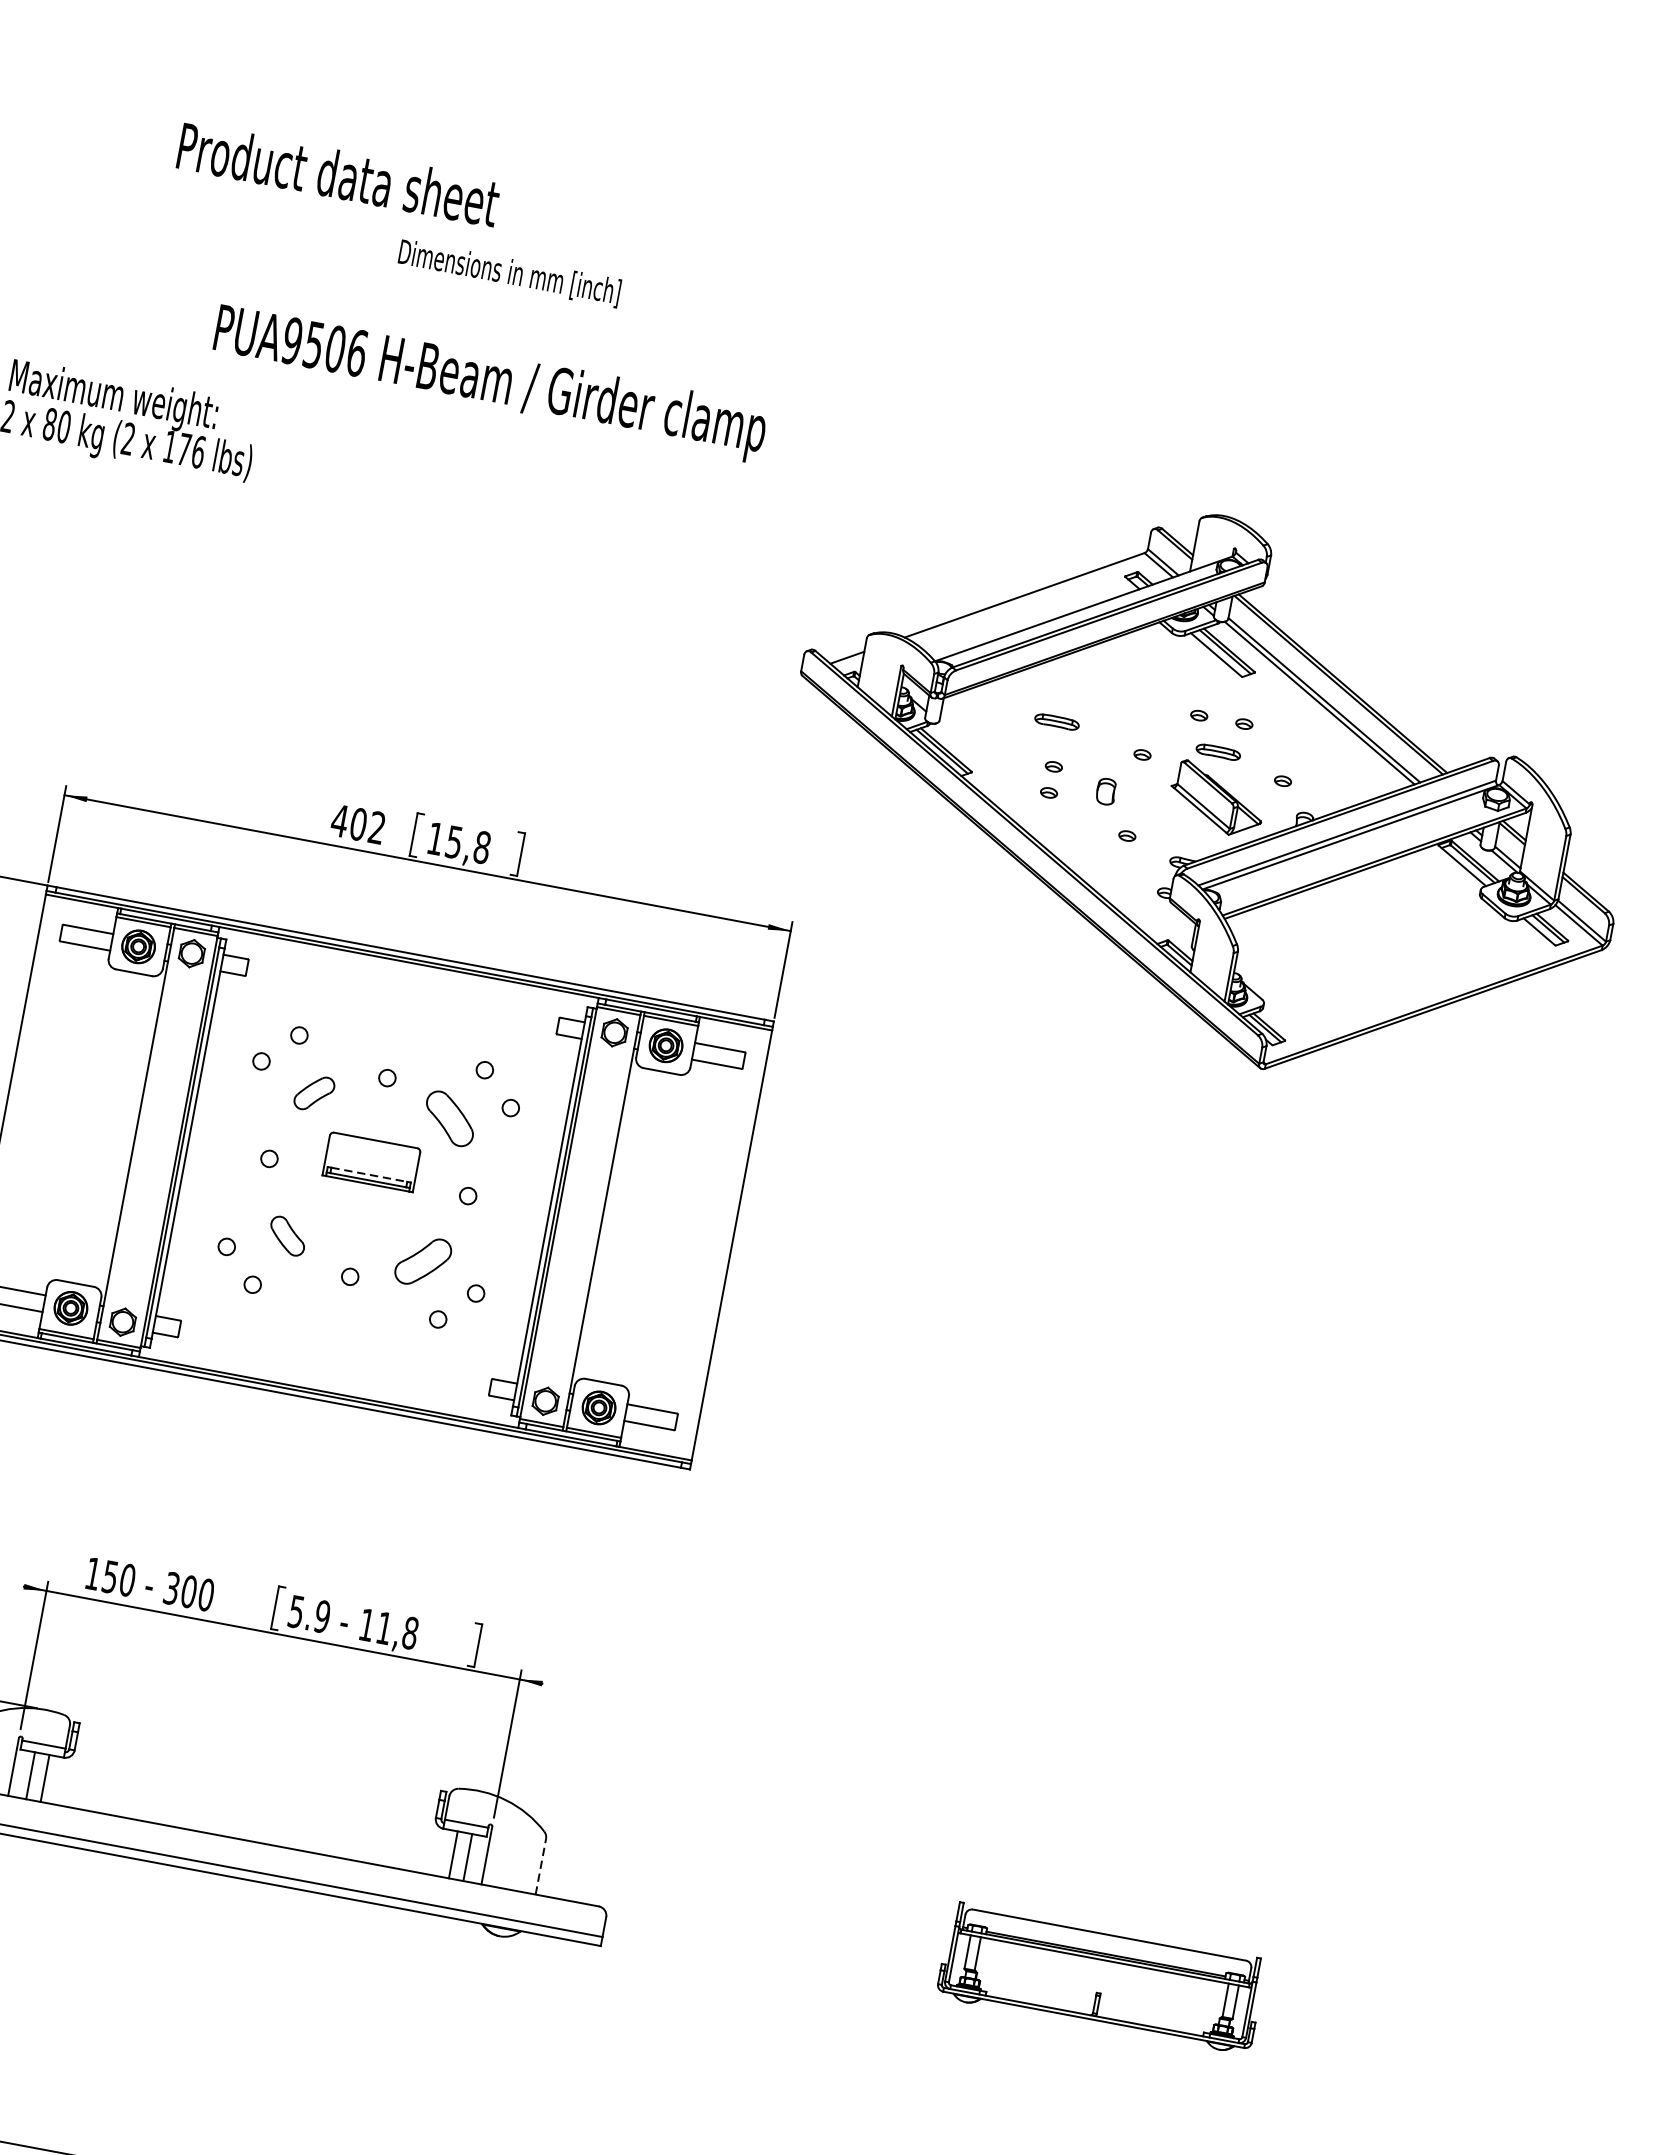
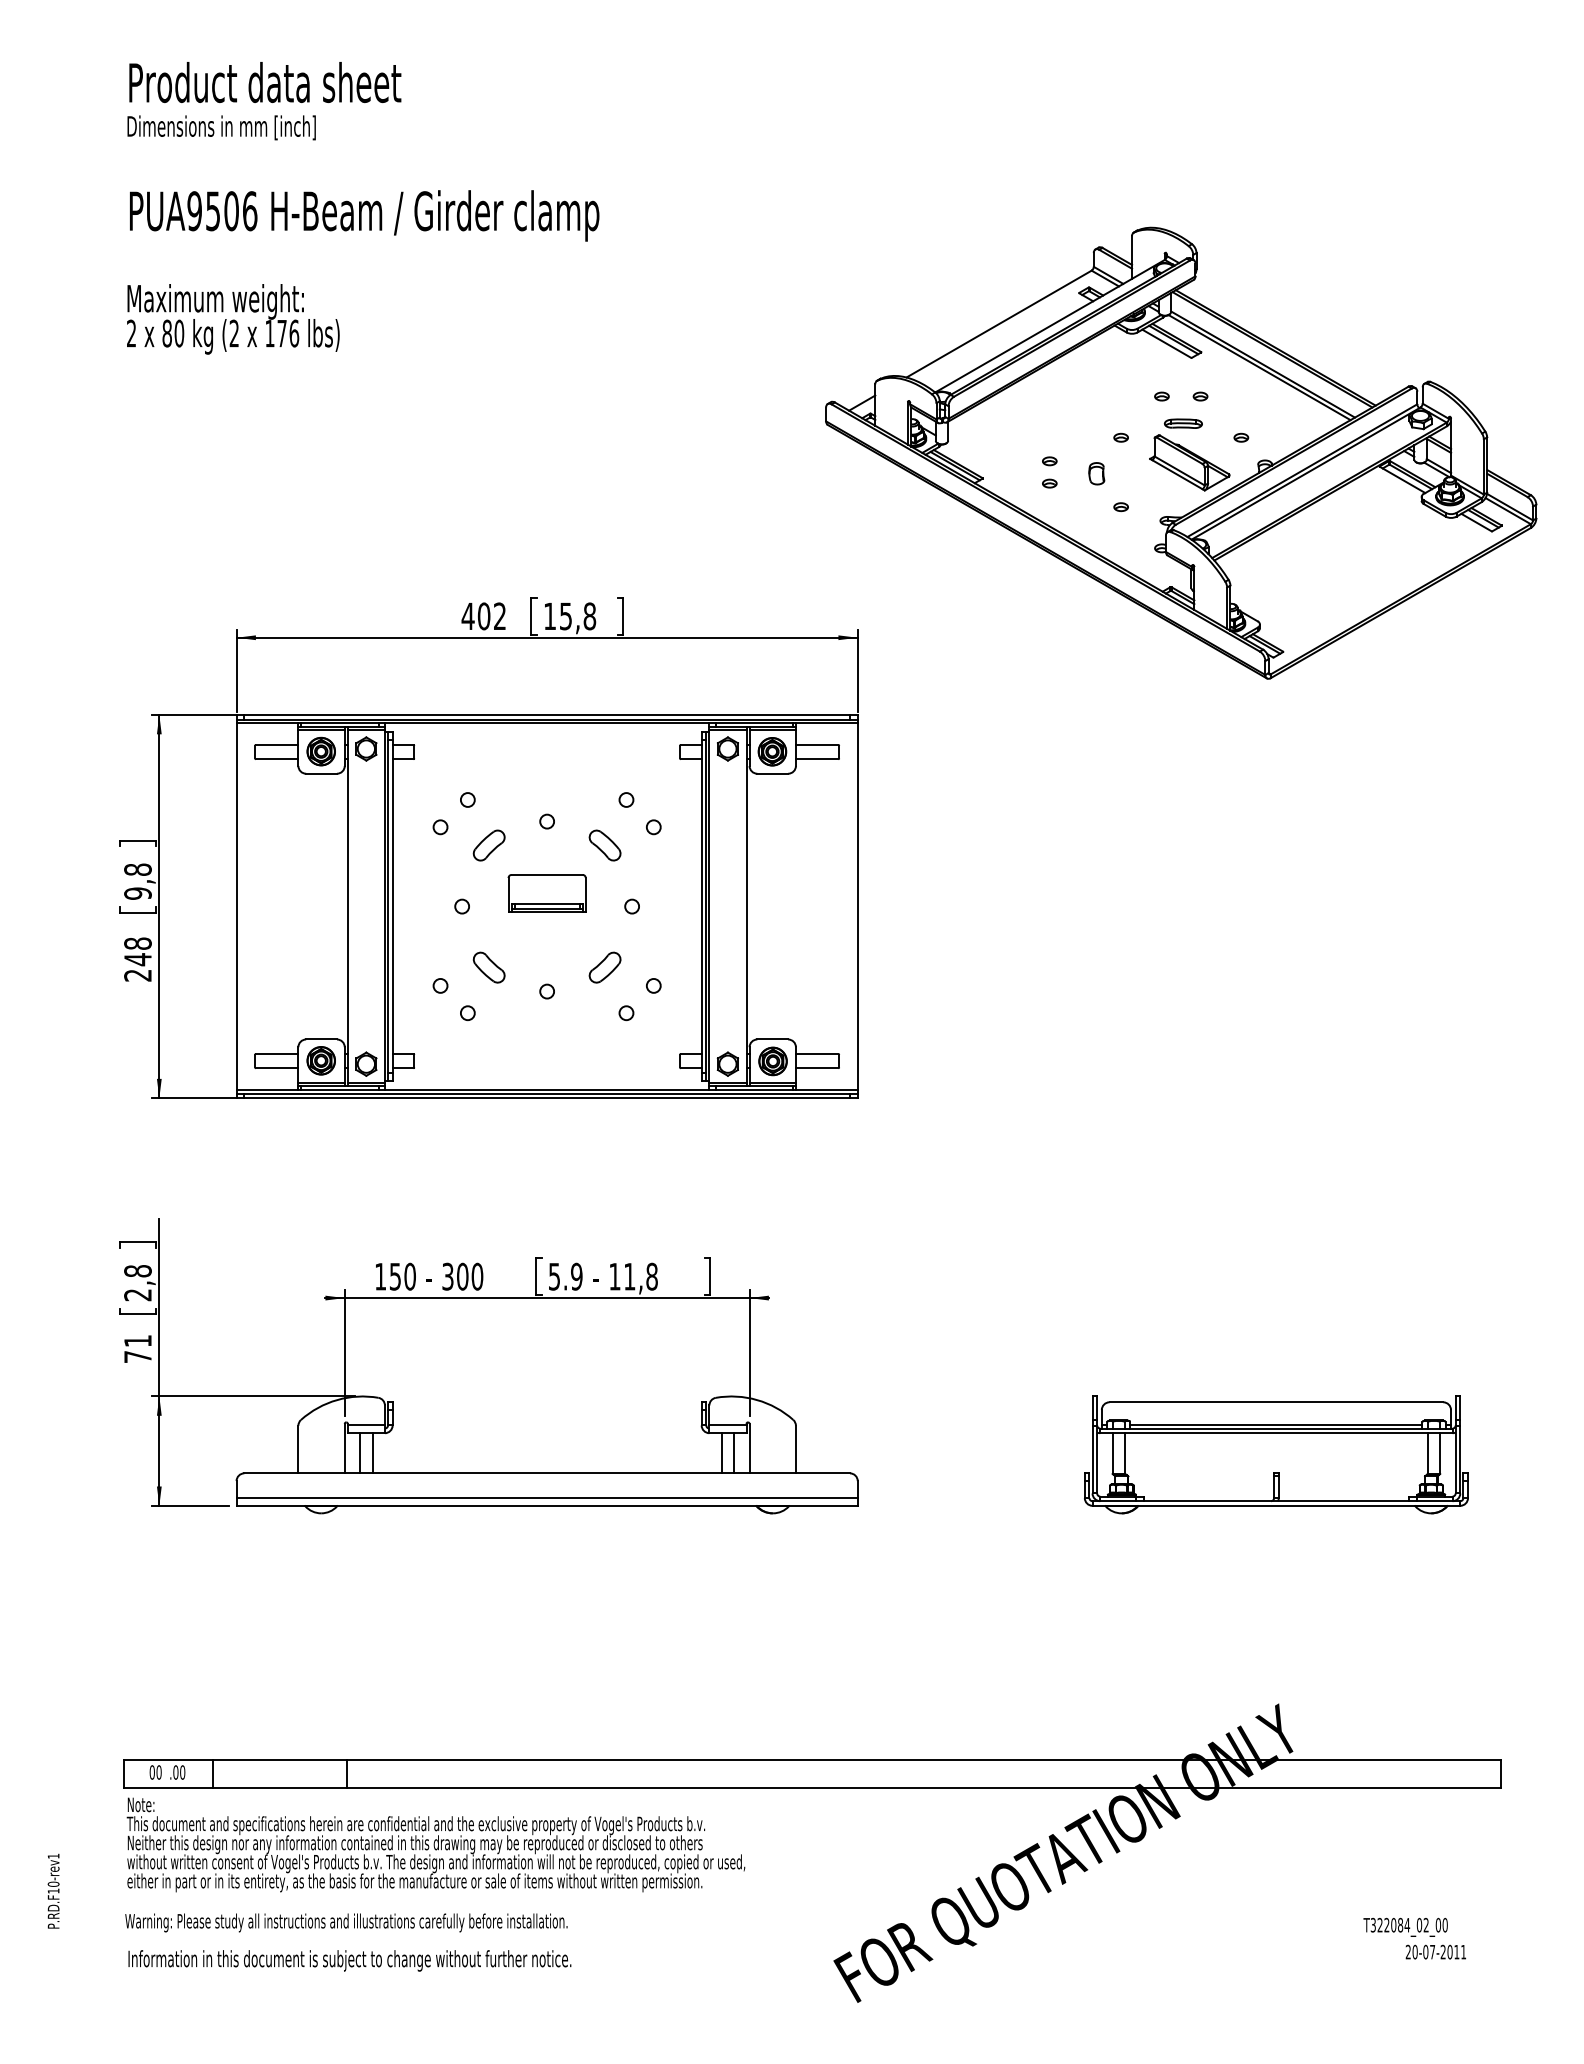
text: (339, 174) -> (265, 82), moved
text: (509, 273) -> (221, 127), moved
text: (490, 383) -> (364, 215), moved
part: (1057, 721) -> (1045, 423), removed
part: (449, 1118) -> (604, 845), size x0.71
line: (369, 1175) -> (547, 904), dashed -> solid
part: (422, 1261) -> (604, 967), size x0.71
line: (540, 1866) -> (795, 1449), dashed -> solid
part: (1101, 1977) -> (1276, 1454), size x1.43

